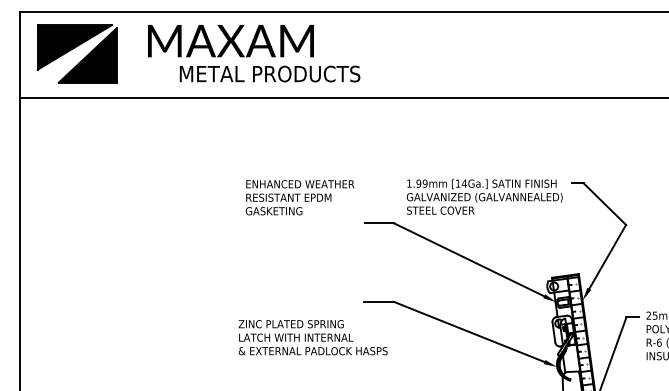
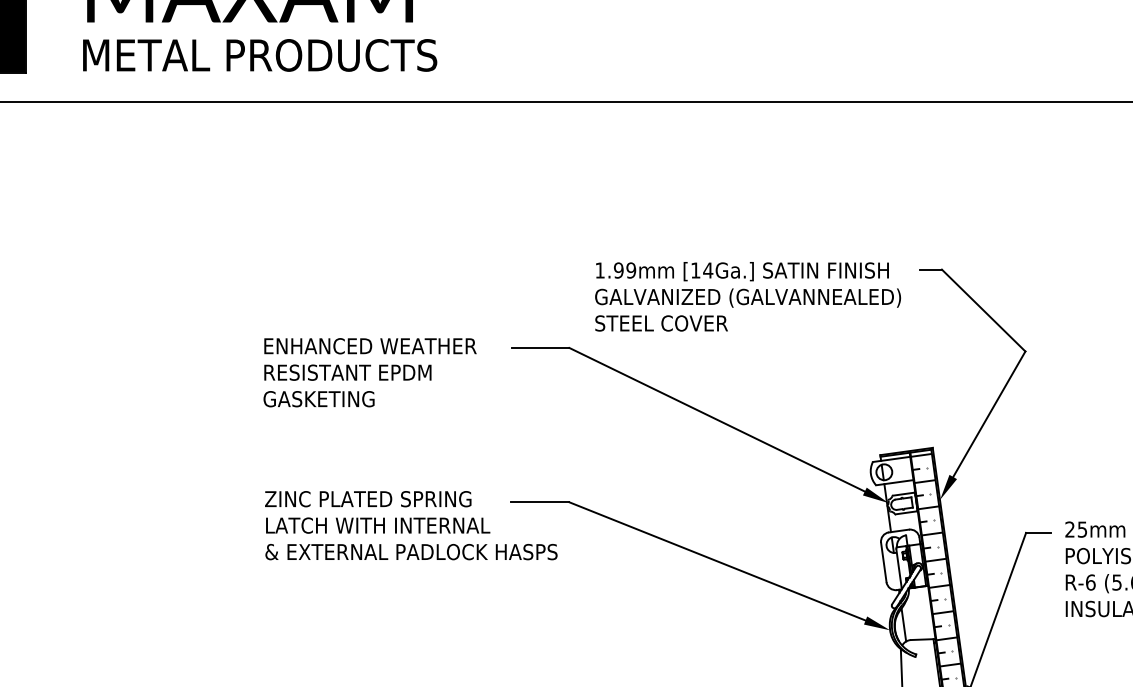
text: (269, 73) -> (258, 54), moved
text: (299, 197) -> (368, 372), moved
text: (312, 337) -> (410, 525), moved

